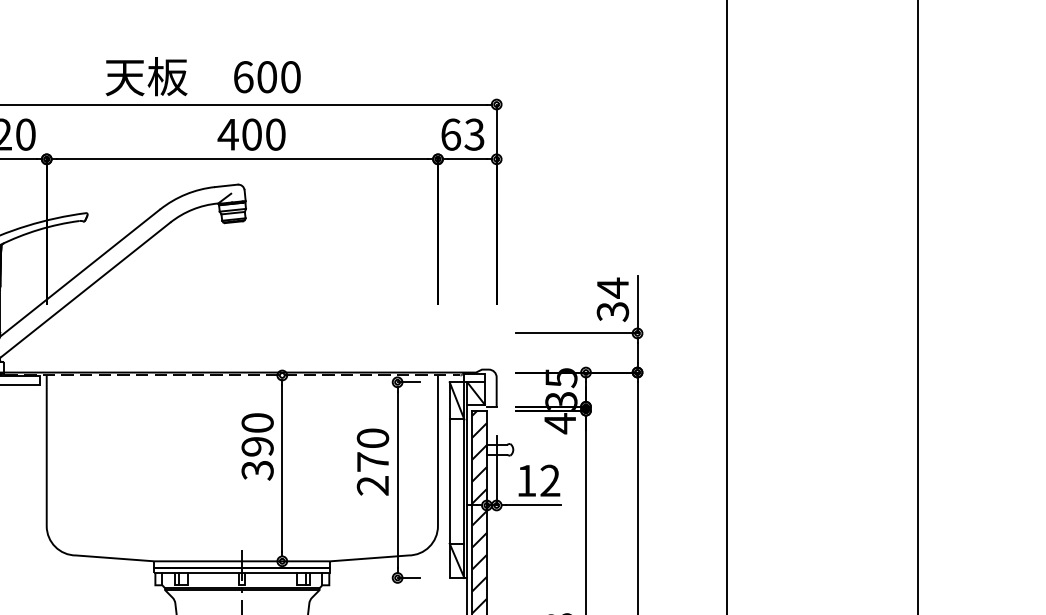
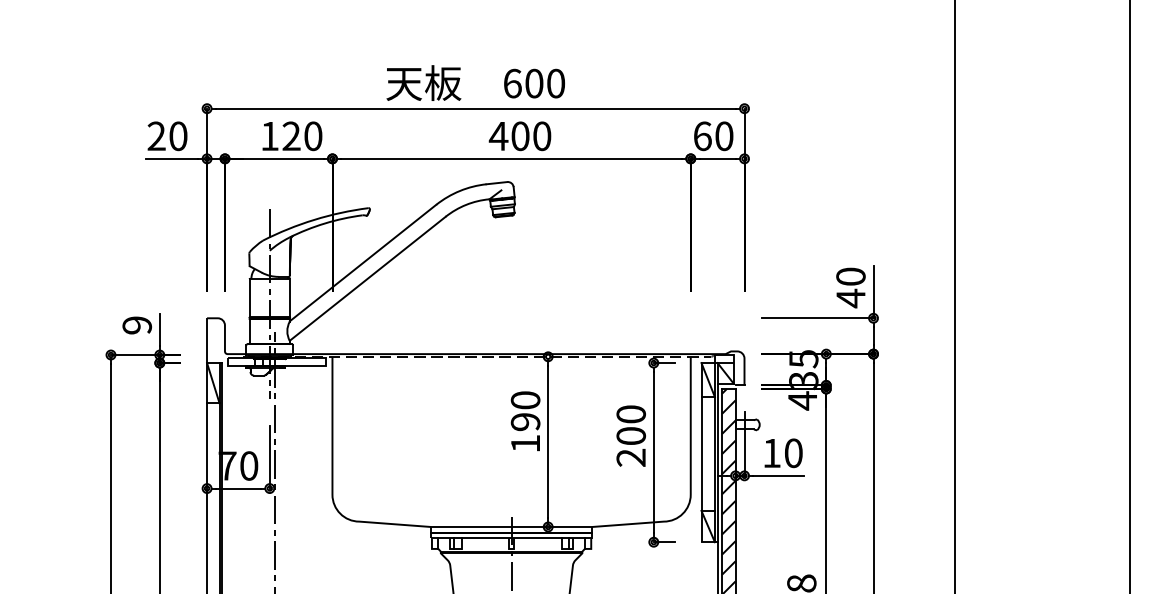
text: (474, 134) -> (724, 136), 63 -> 60
text: (612, 299) -> (850, 287), 34 -> 40
text: (373, 461) -> (631, 435), 270 -> 200
text: (257, 471) -> (525, 444), 390 -> 190
text: (550, 481) -> (793, 453), 12 -> 10

